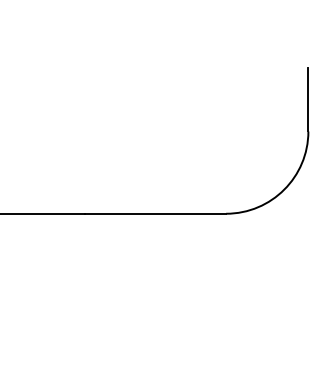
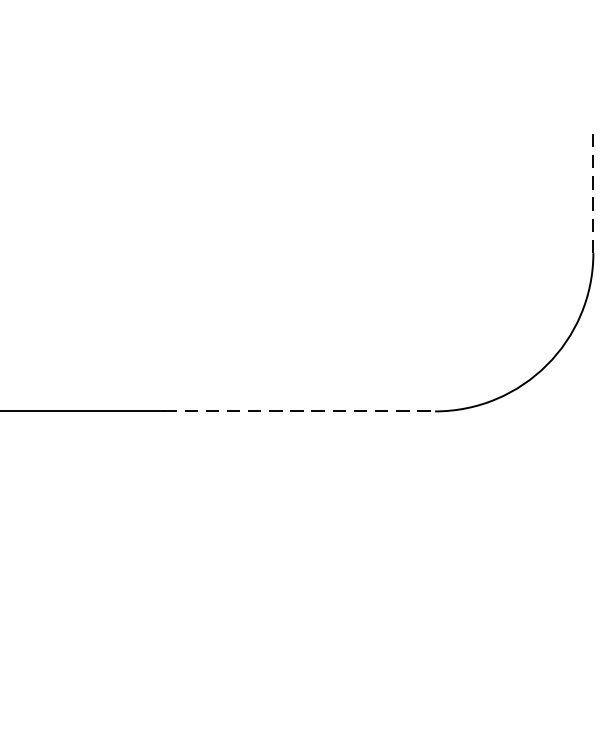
line: (308, 99) -> (593, 191), solid -> dashed
line: (155, 213) -> (299, 410), solid -> dashed

